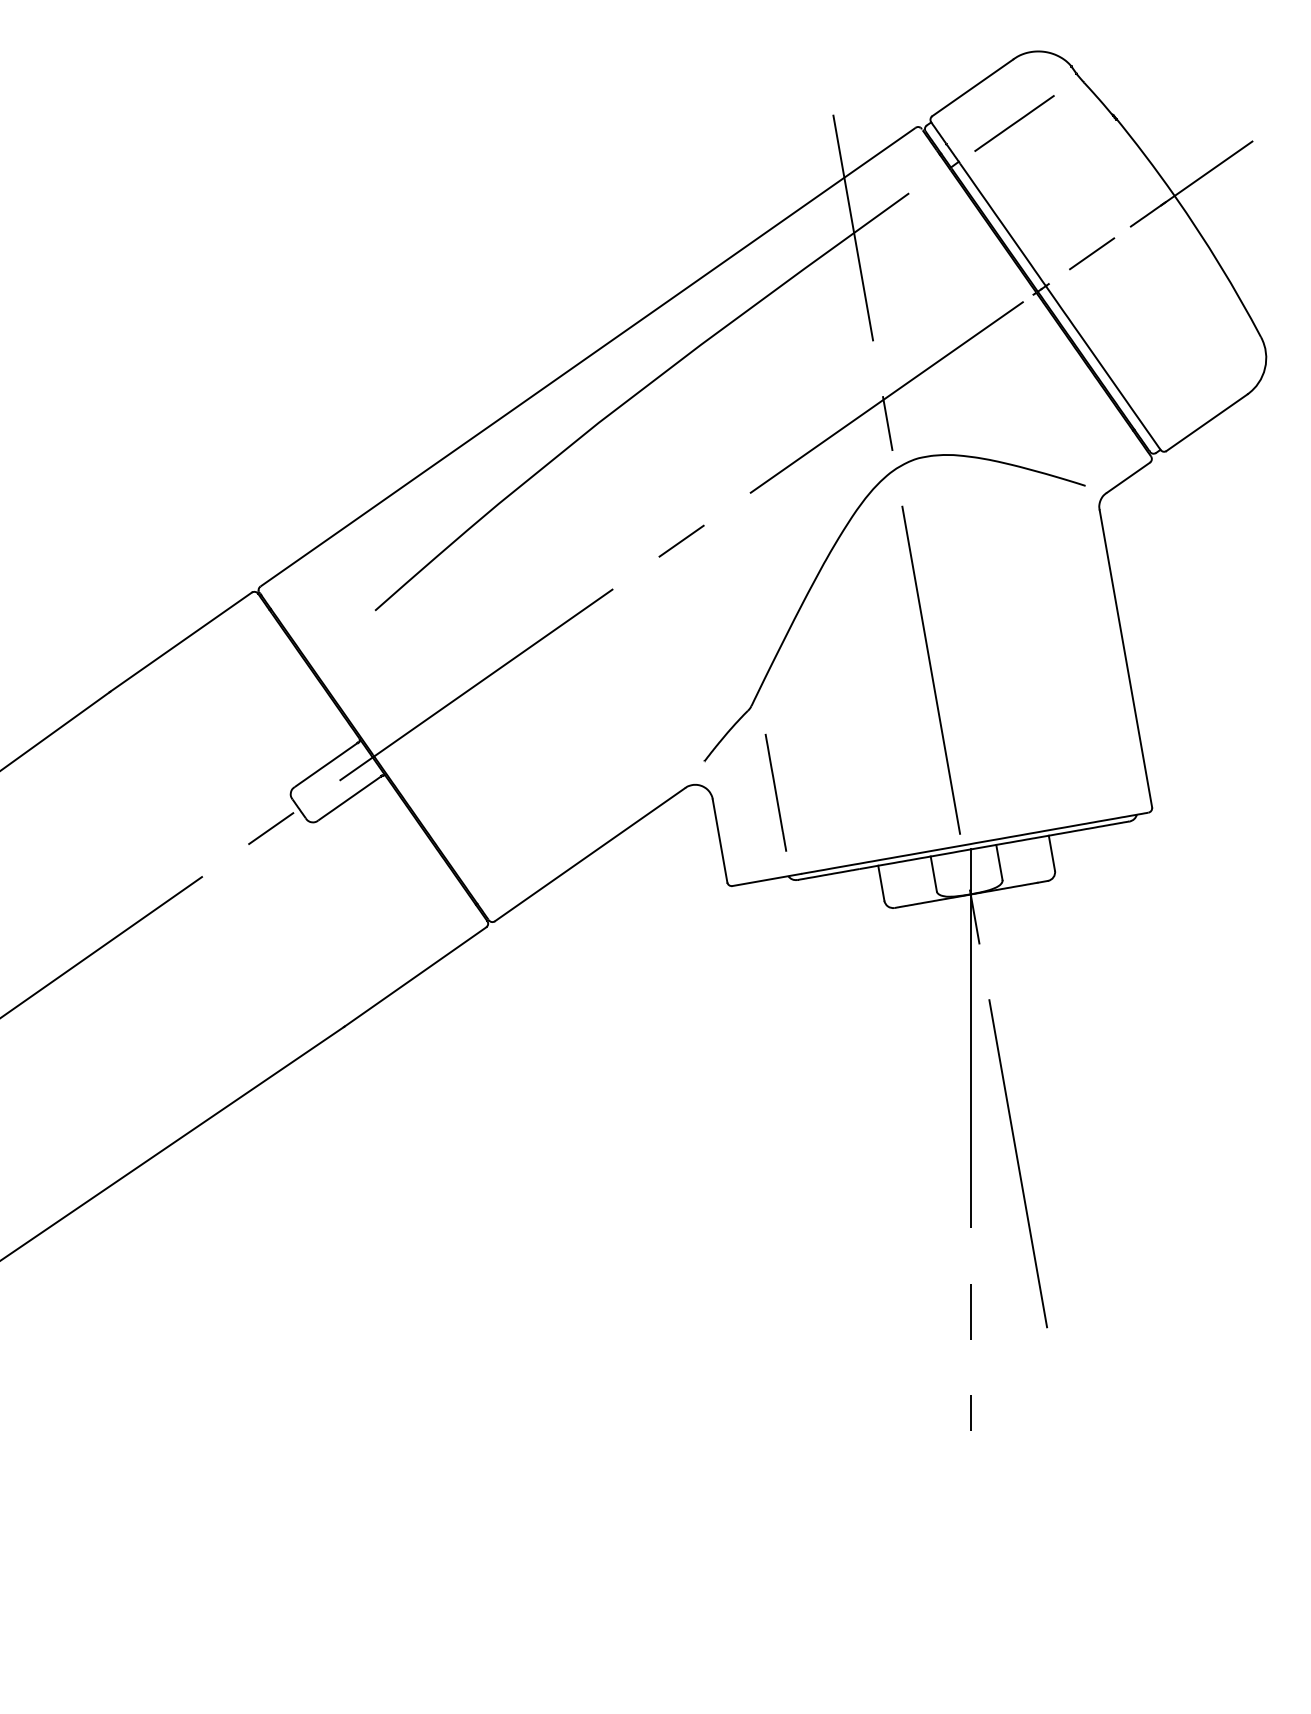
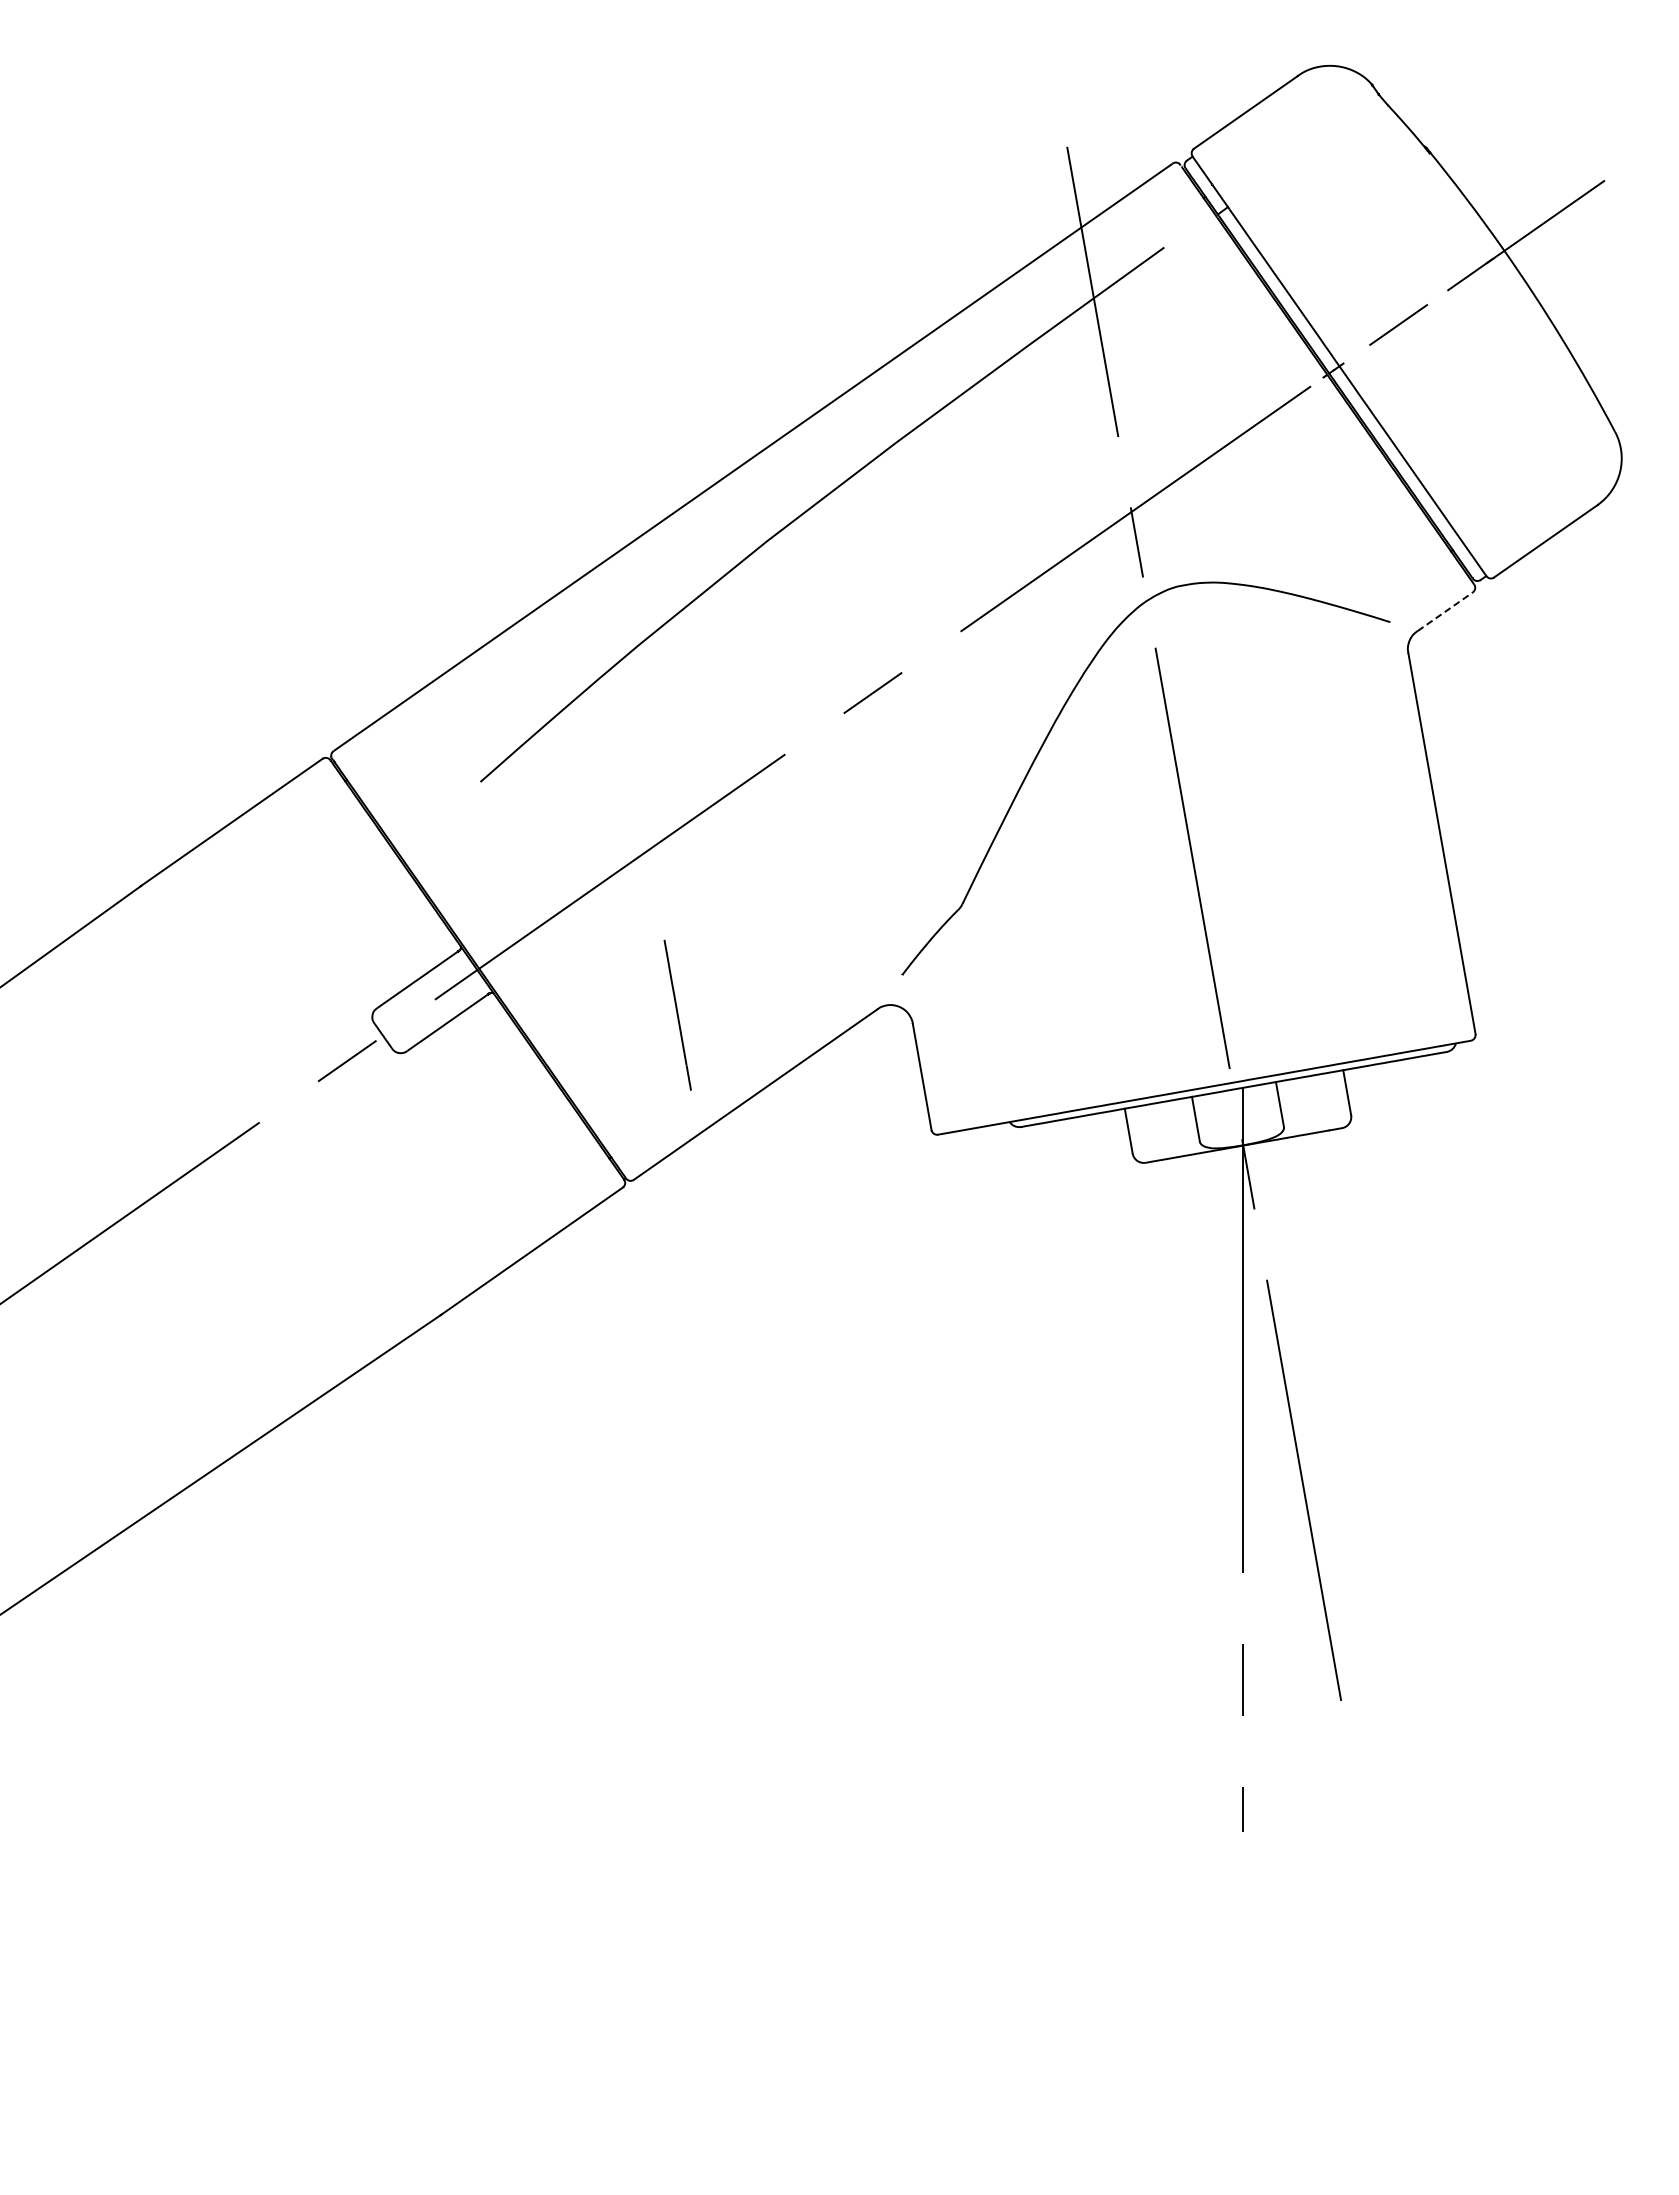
line: (1013, 123) -> (1298, 157), removed
line: (1128, 477) -> (1445, 611), solid -> dashed
line: (775, 792) -> (677, 1014), moved

